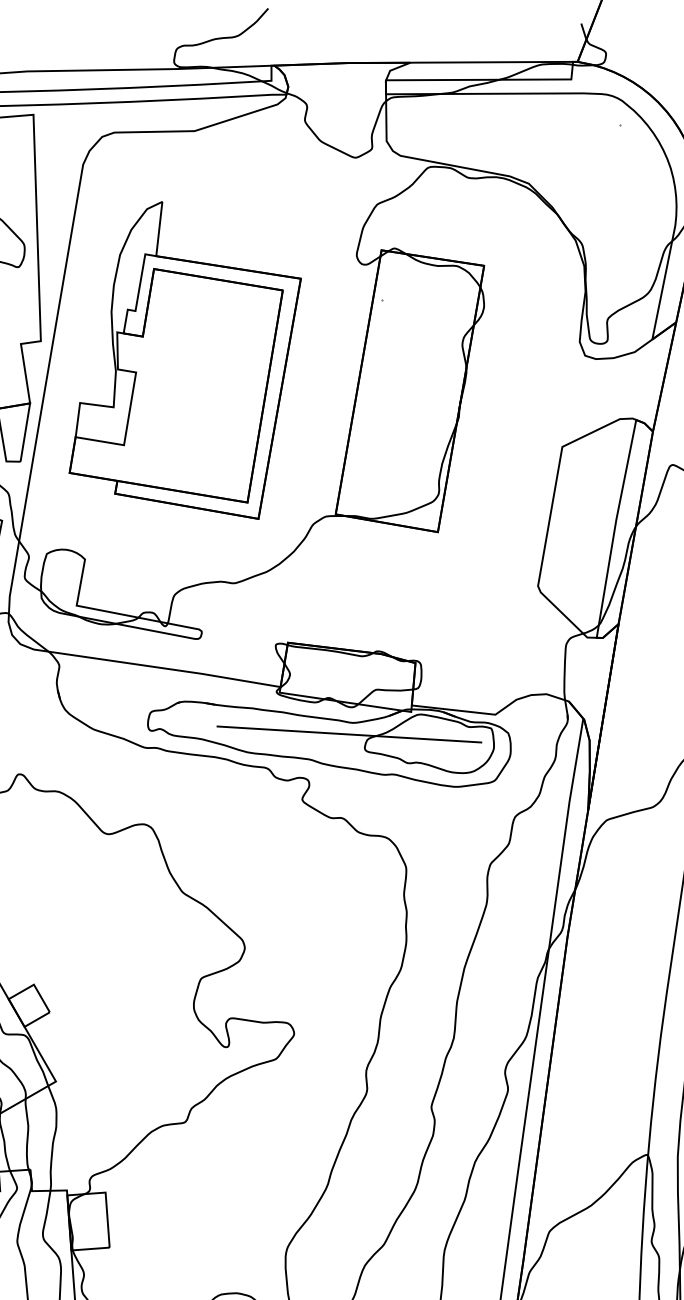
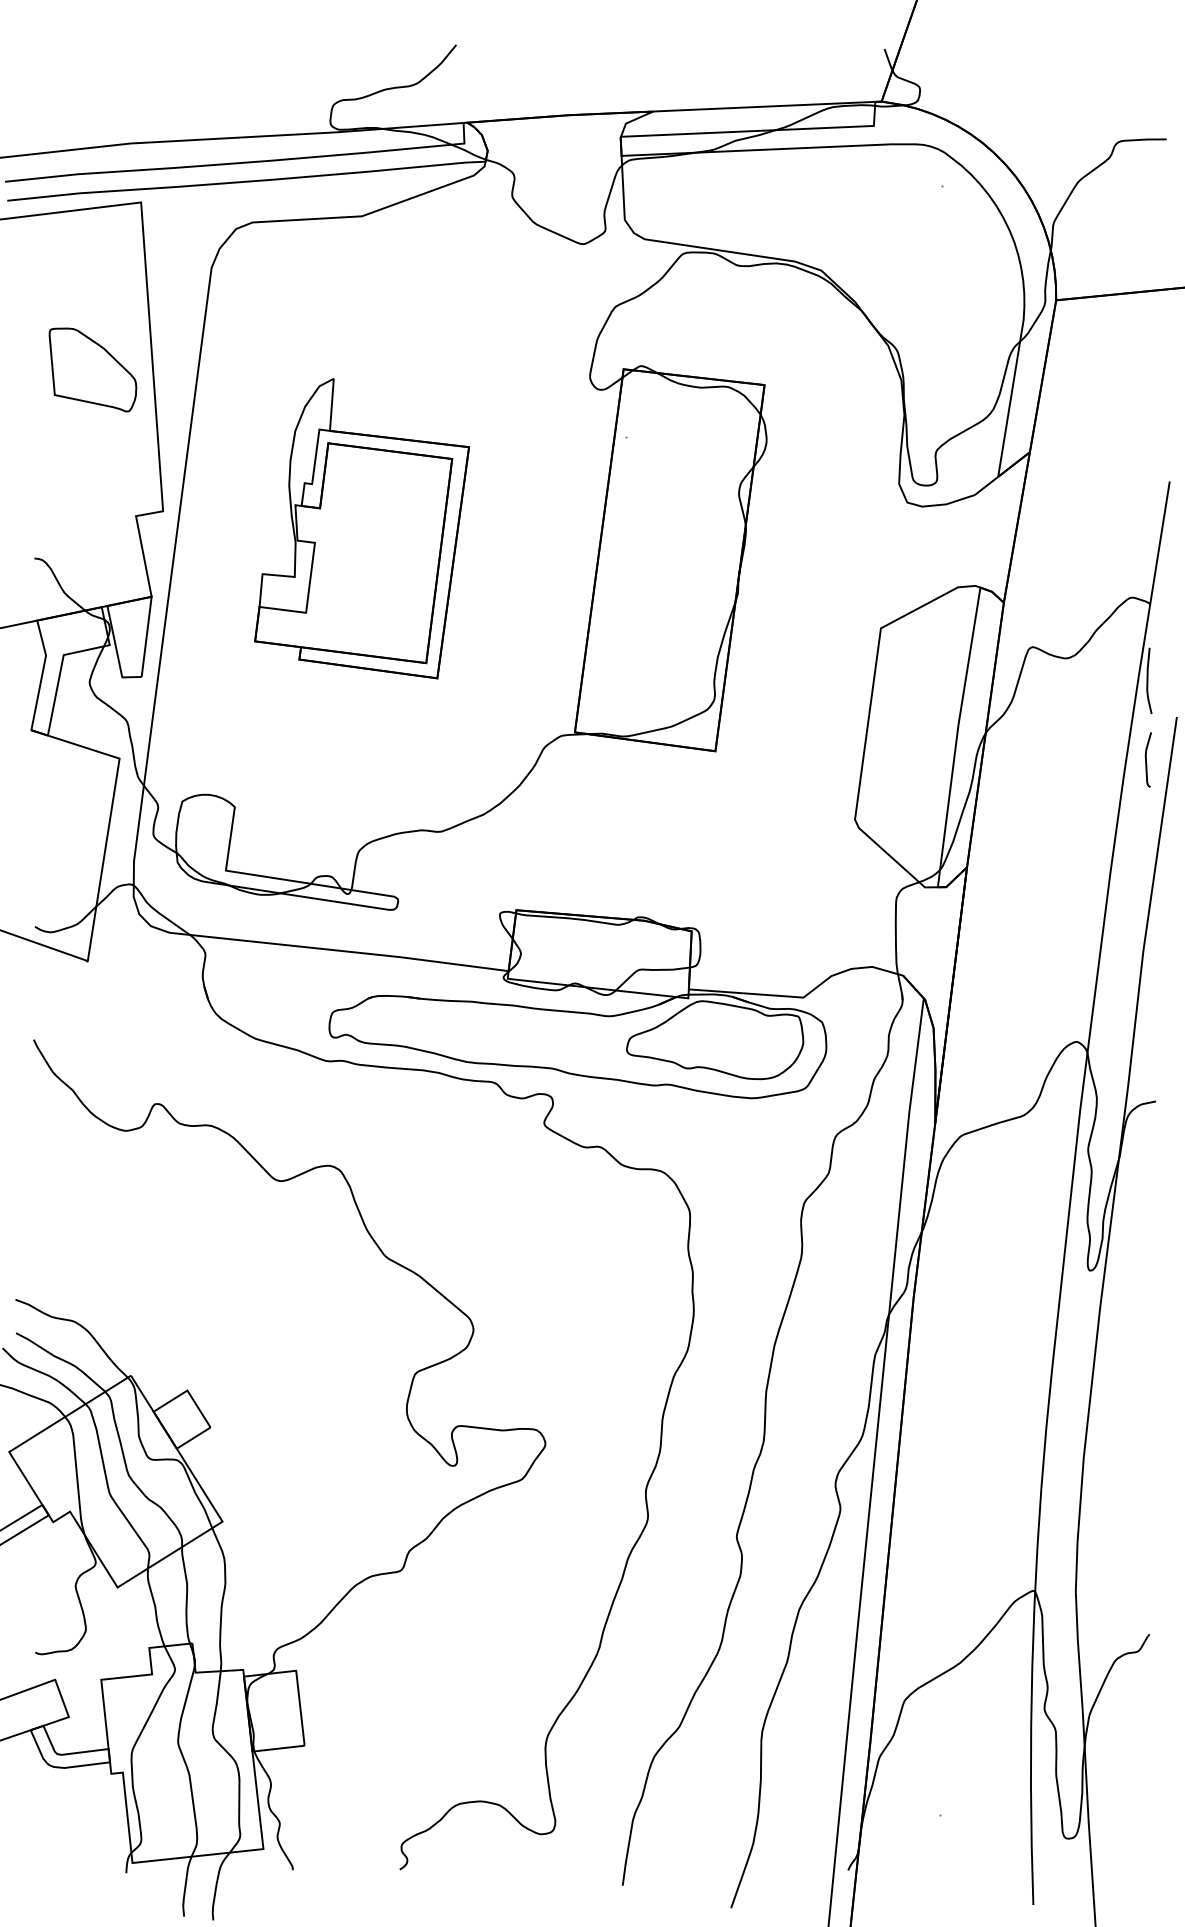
part: (185, 359) -> (361, 528), size x0.7
line: (348, 734) -> (604, 1032), removed

